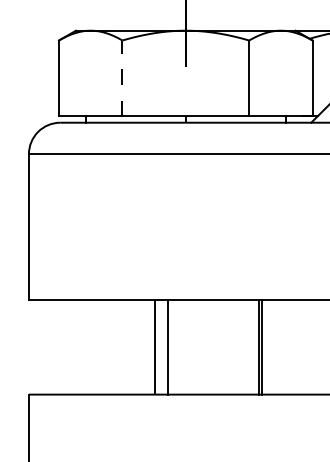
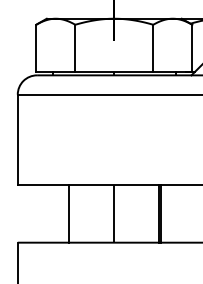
line: (122, 77) -> (75, 47), dashed -> solid
line: (155, 347) -> (114, 213), moved
line: (168, 347) -> (69, 213), moved

